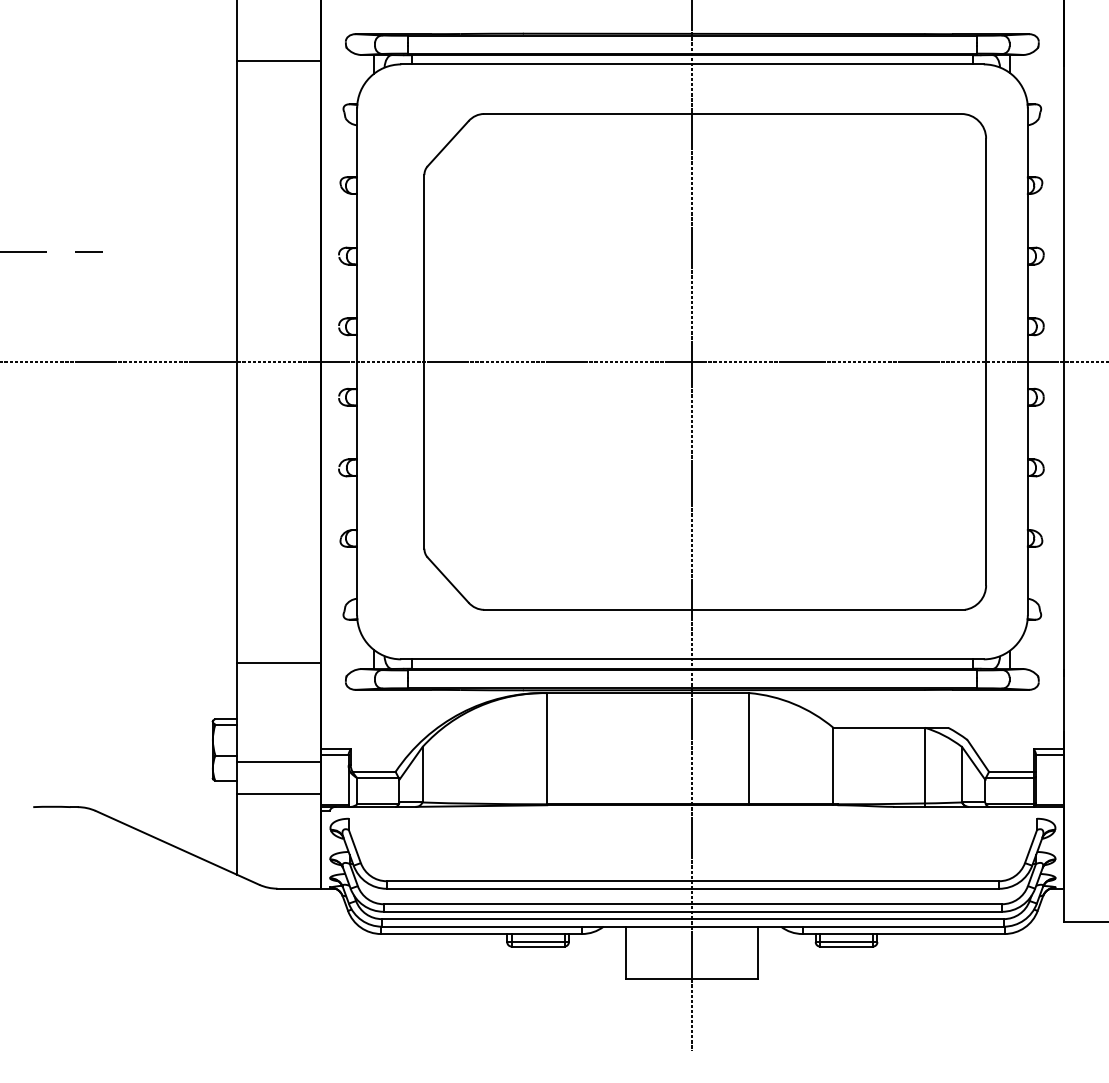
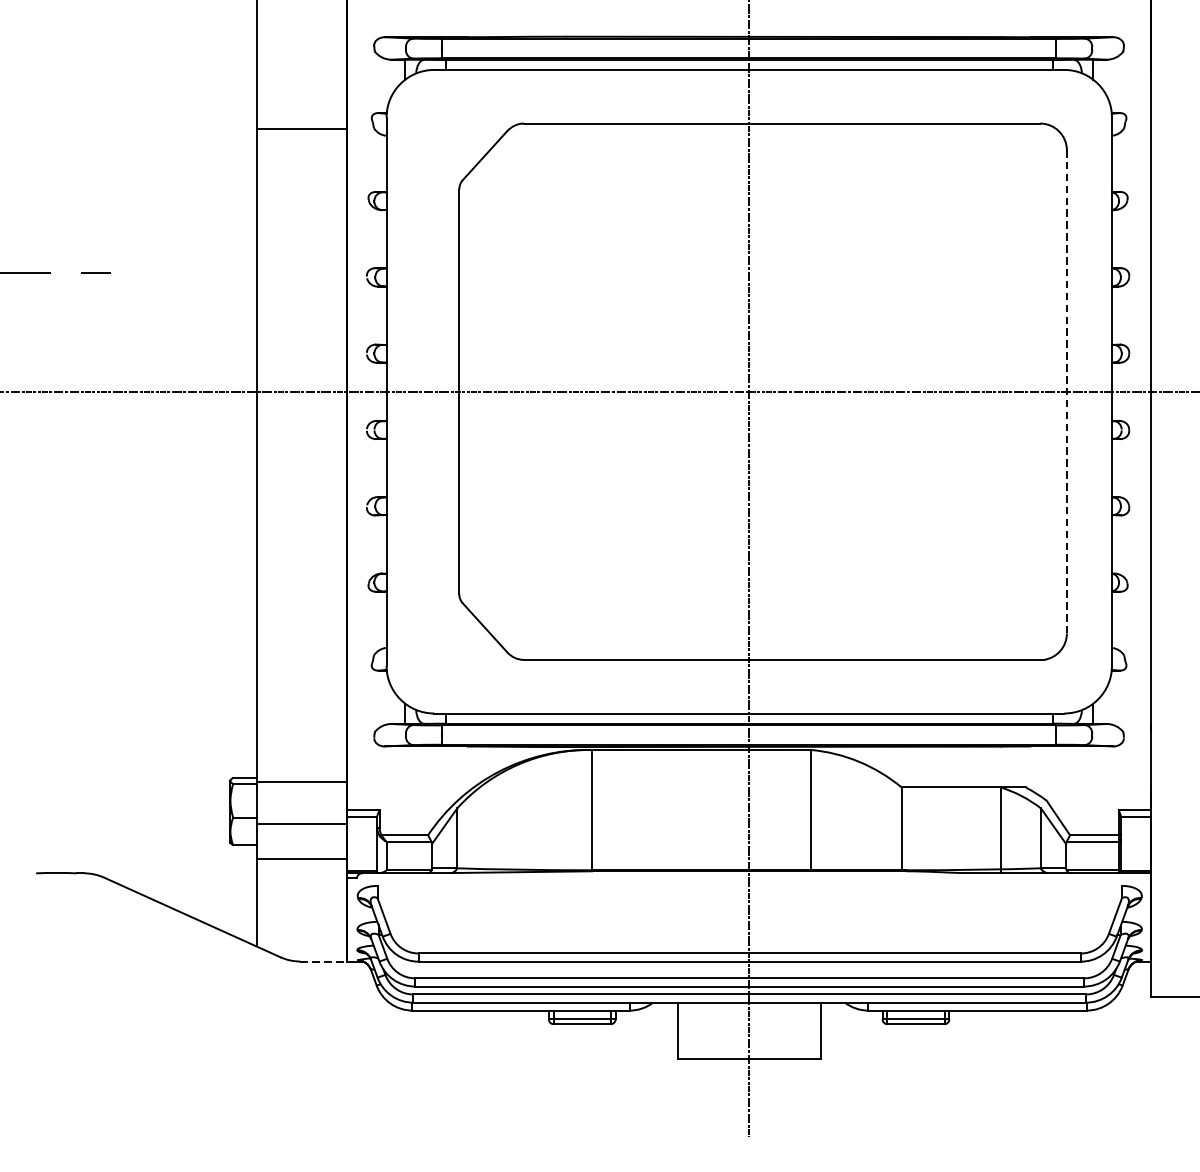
line: (278, 60) -> (301, 128), moved
line: (986, 361) -> (1067, 391), solid -> dashed
line: (278, 663) -> (301, 781), moved
line: (299, 888) -> (324, 961), solid -> dashed

